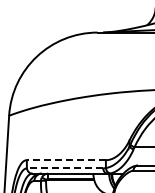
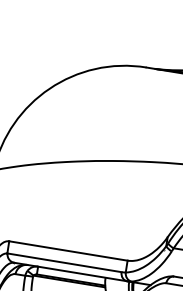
line: (66, 160) -> (68, 251), dashed -> solid
line: (64, 168) -> (63, 262), dashed -> solid

